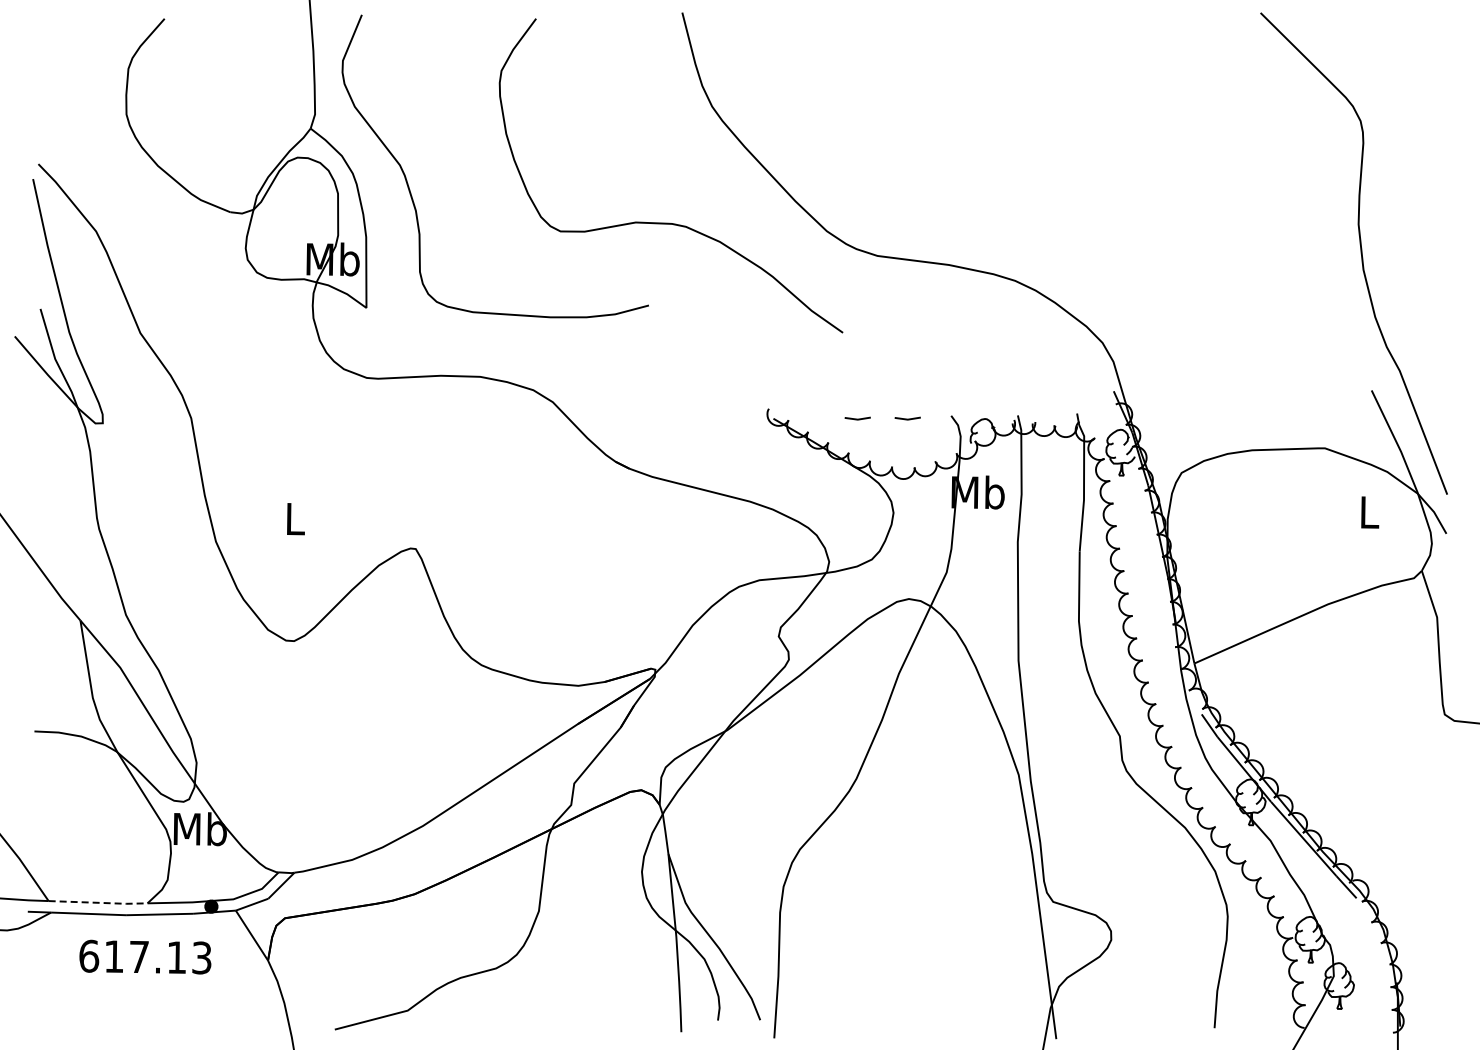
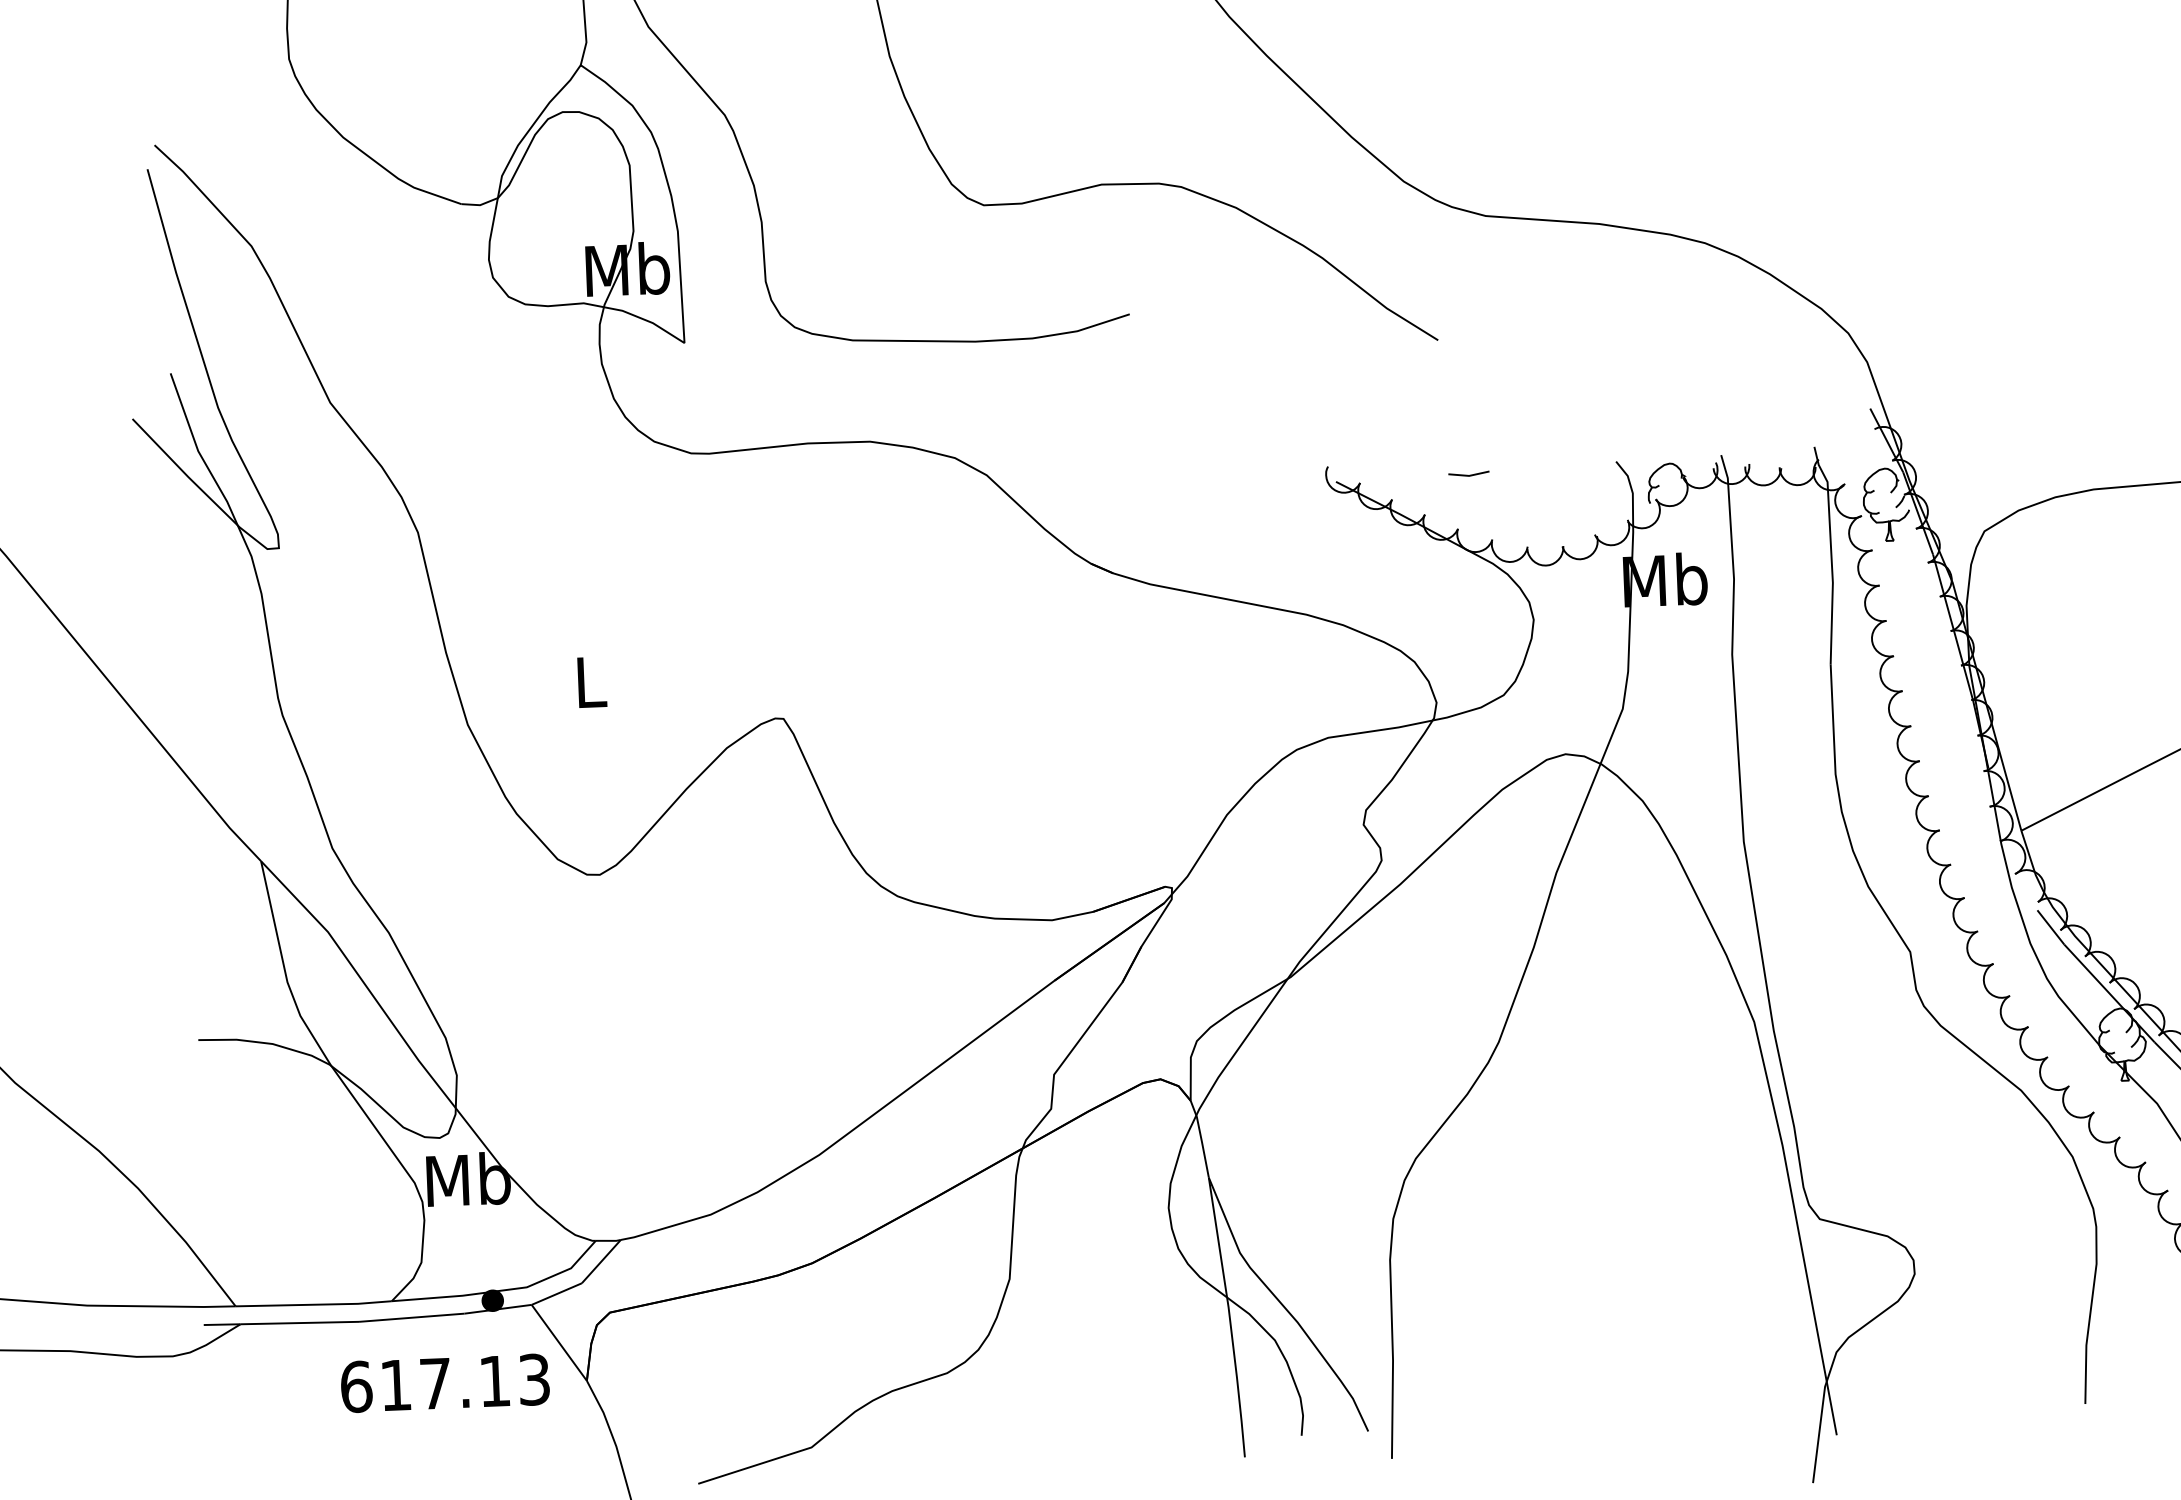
line: (907, 418) -> (1547, 469), removed
line: (99, 902) -> (315, 1304), dashed -> solid
text: (145, 956) -> (445, 1382), moved

